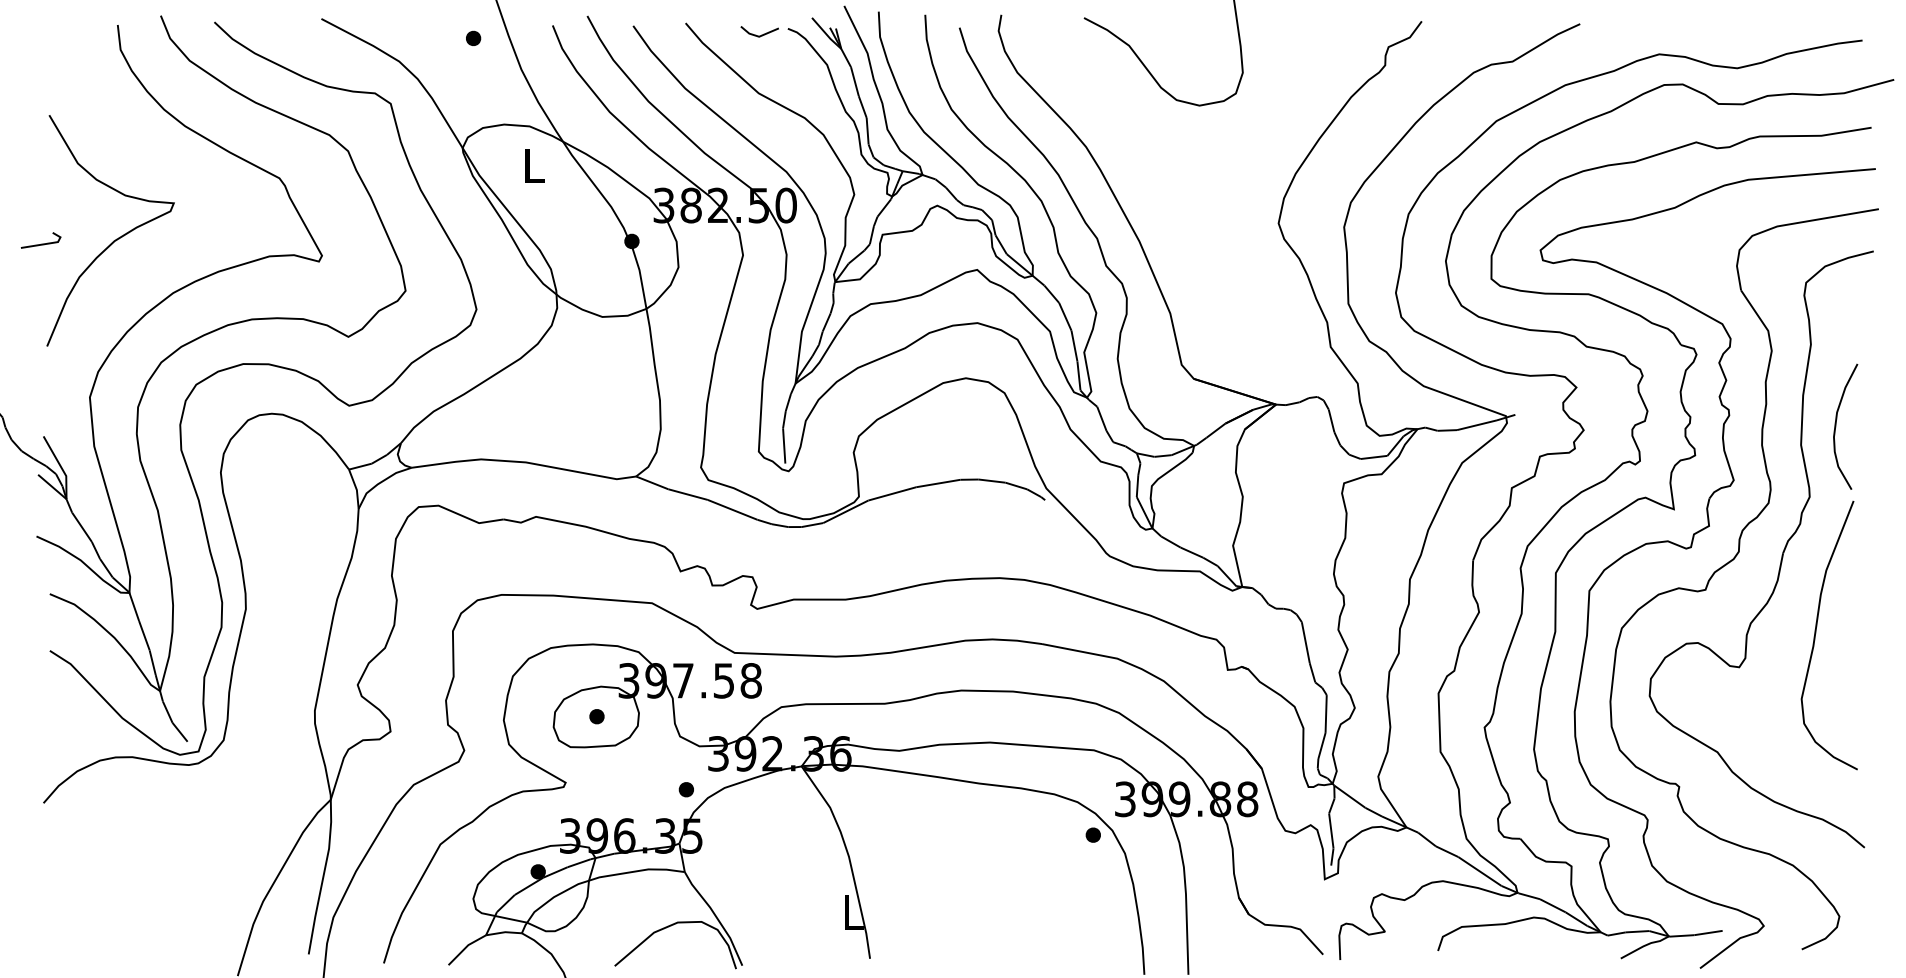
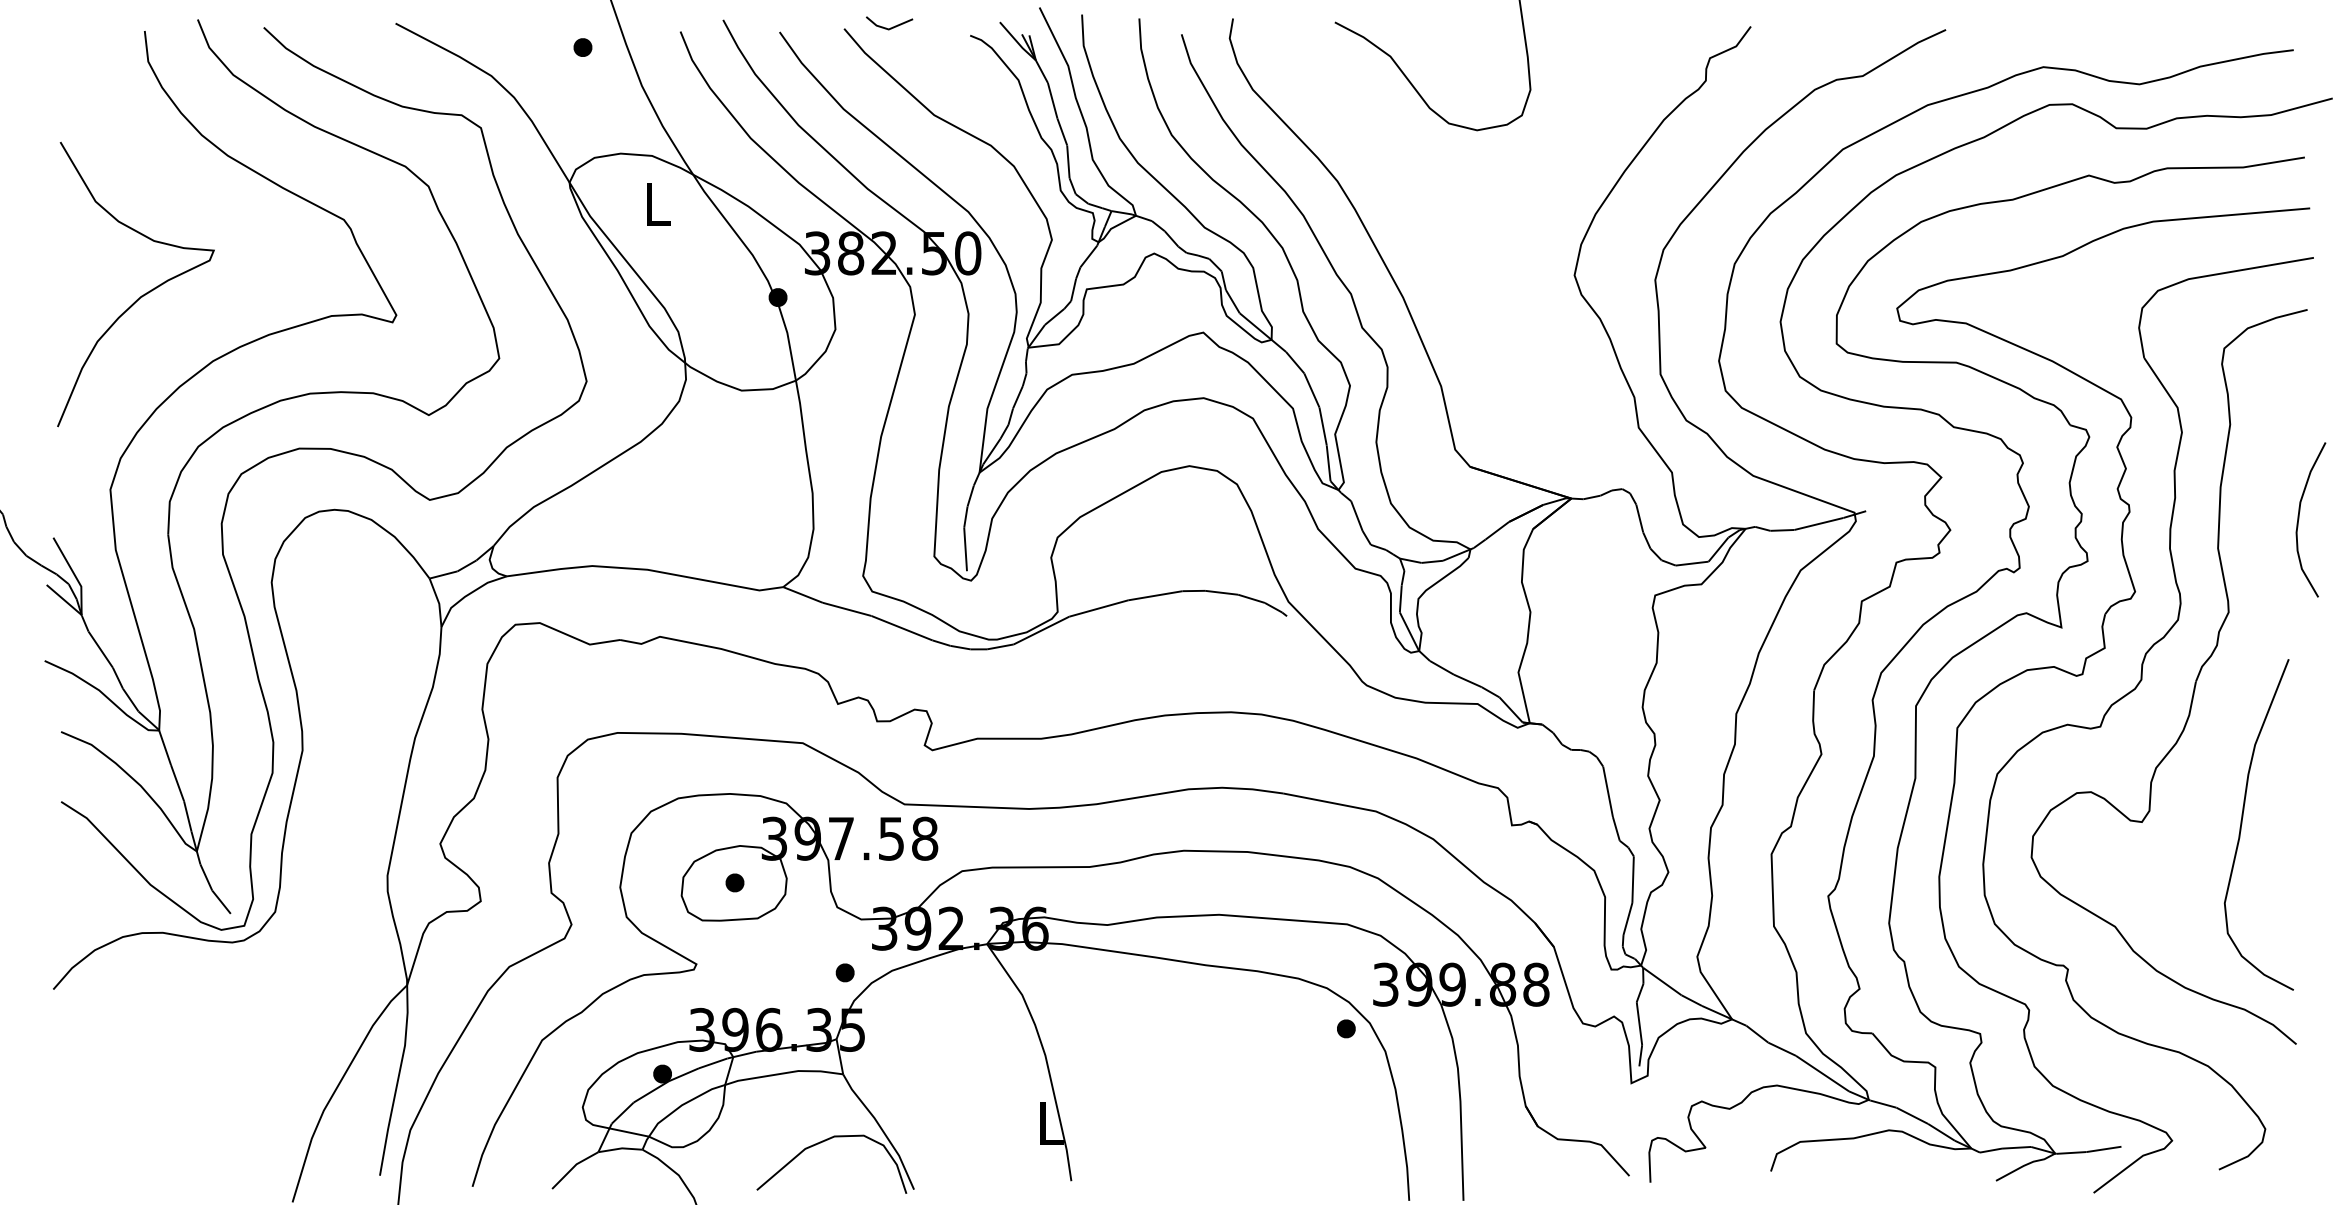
line: (760, 35) -> (890, 27), moved
line: (41, 243) -> (50, 300), removed
curve: (1836, 426) -> (2299, 519), moved
curve: (1816, 635) -> (2242, 824), moved

